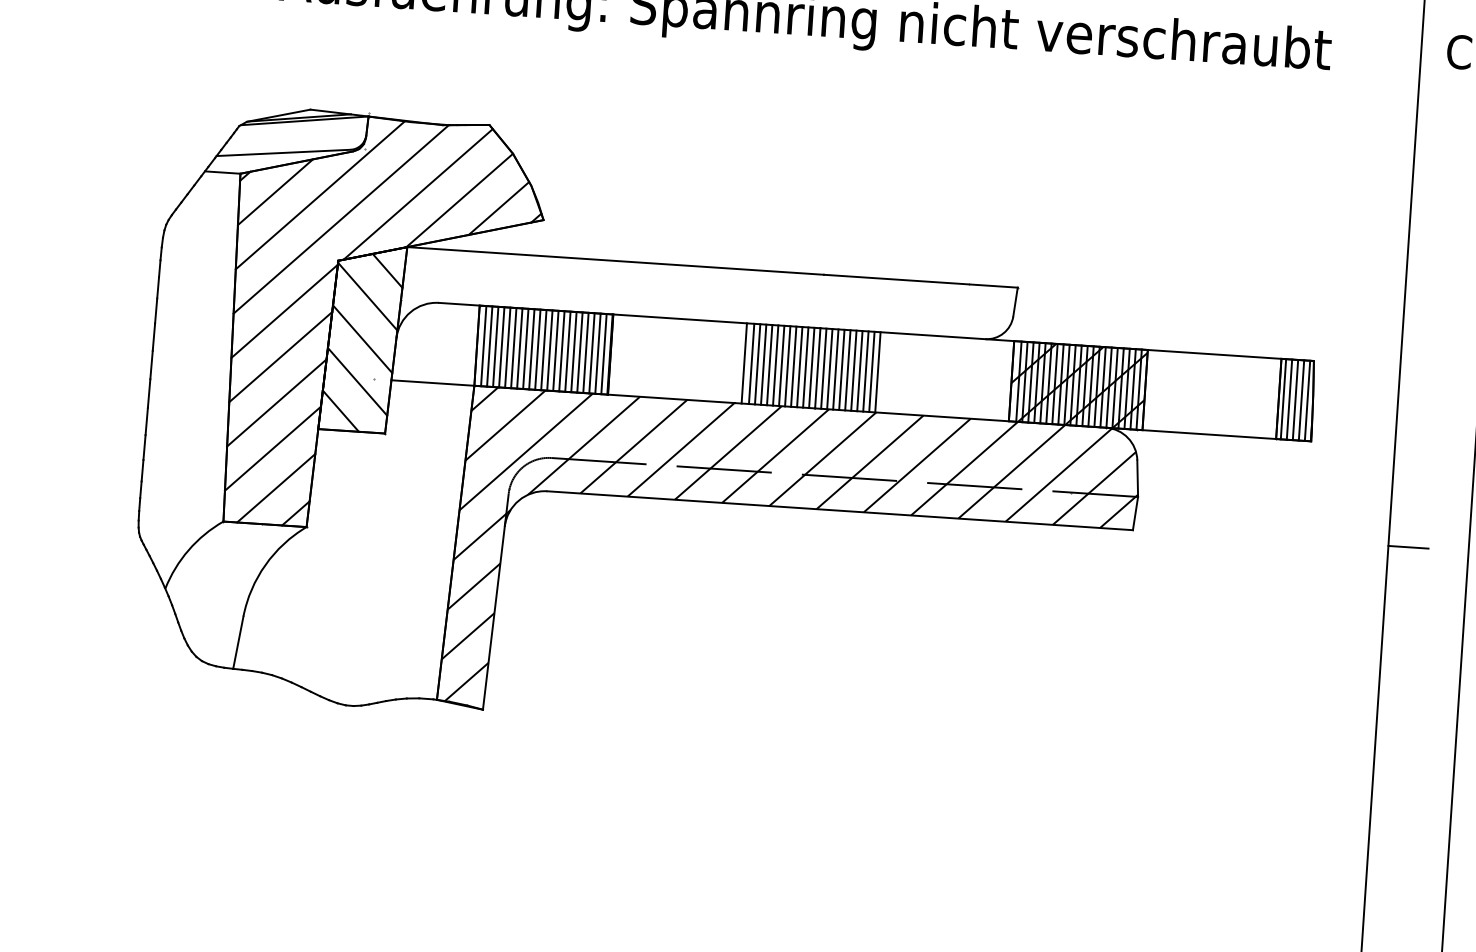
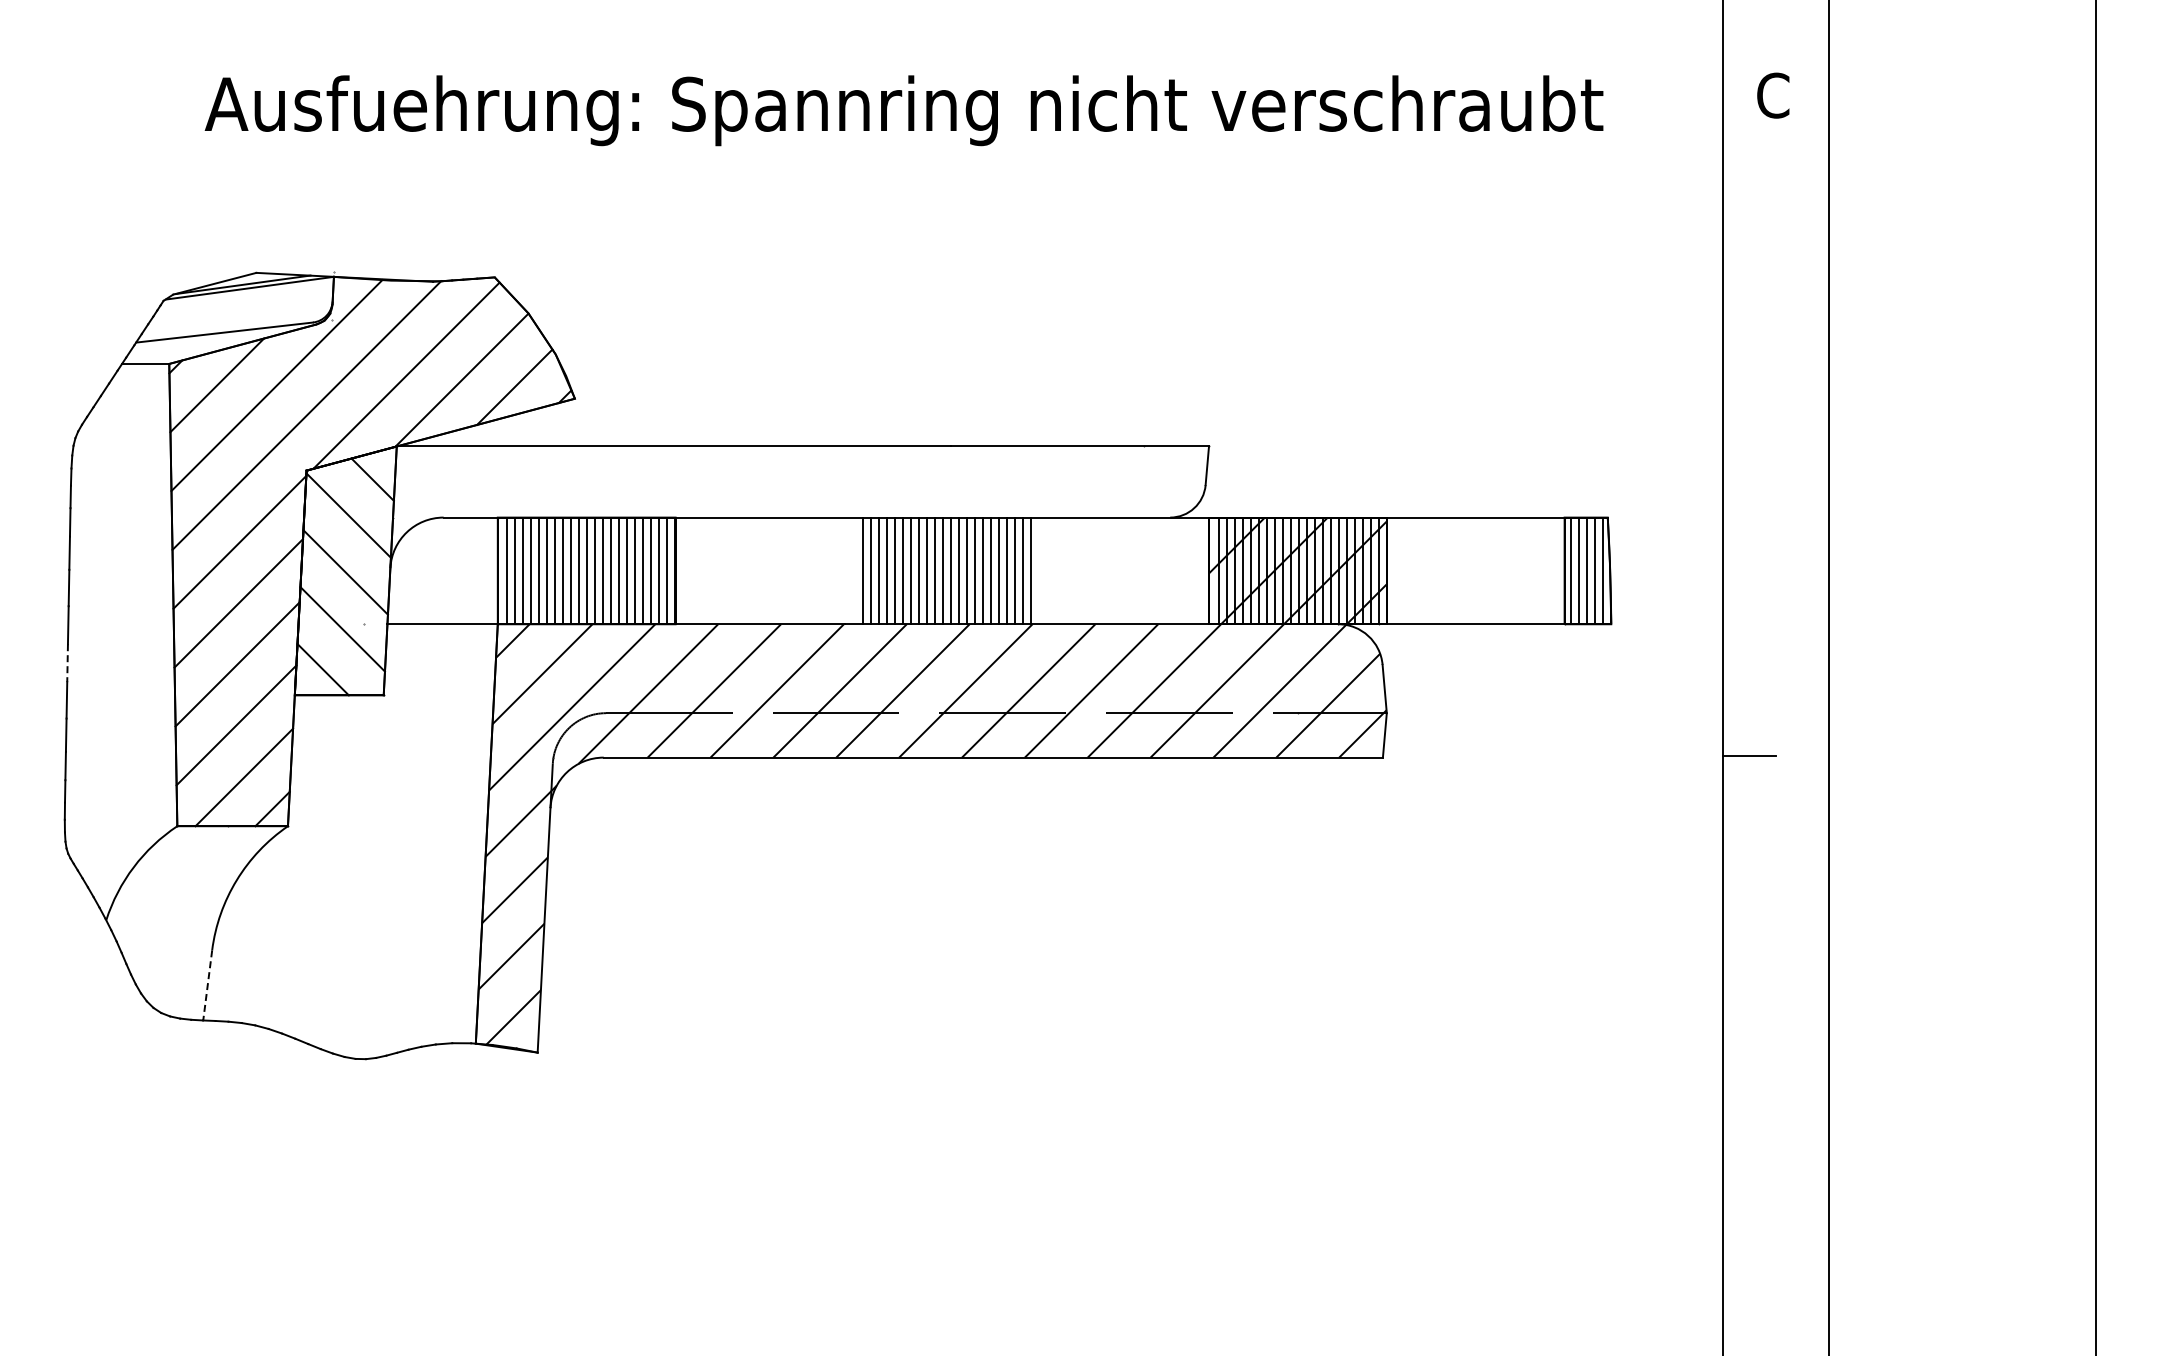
line: (744, 363) -> (853, 570), removed
line: (149, 393) -> (67, 663), solid -> dashed
line: (238, 642) -> (207, 985), solid -> dashed

